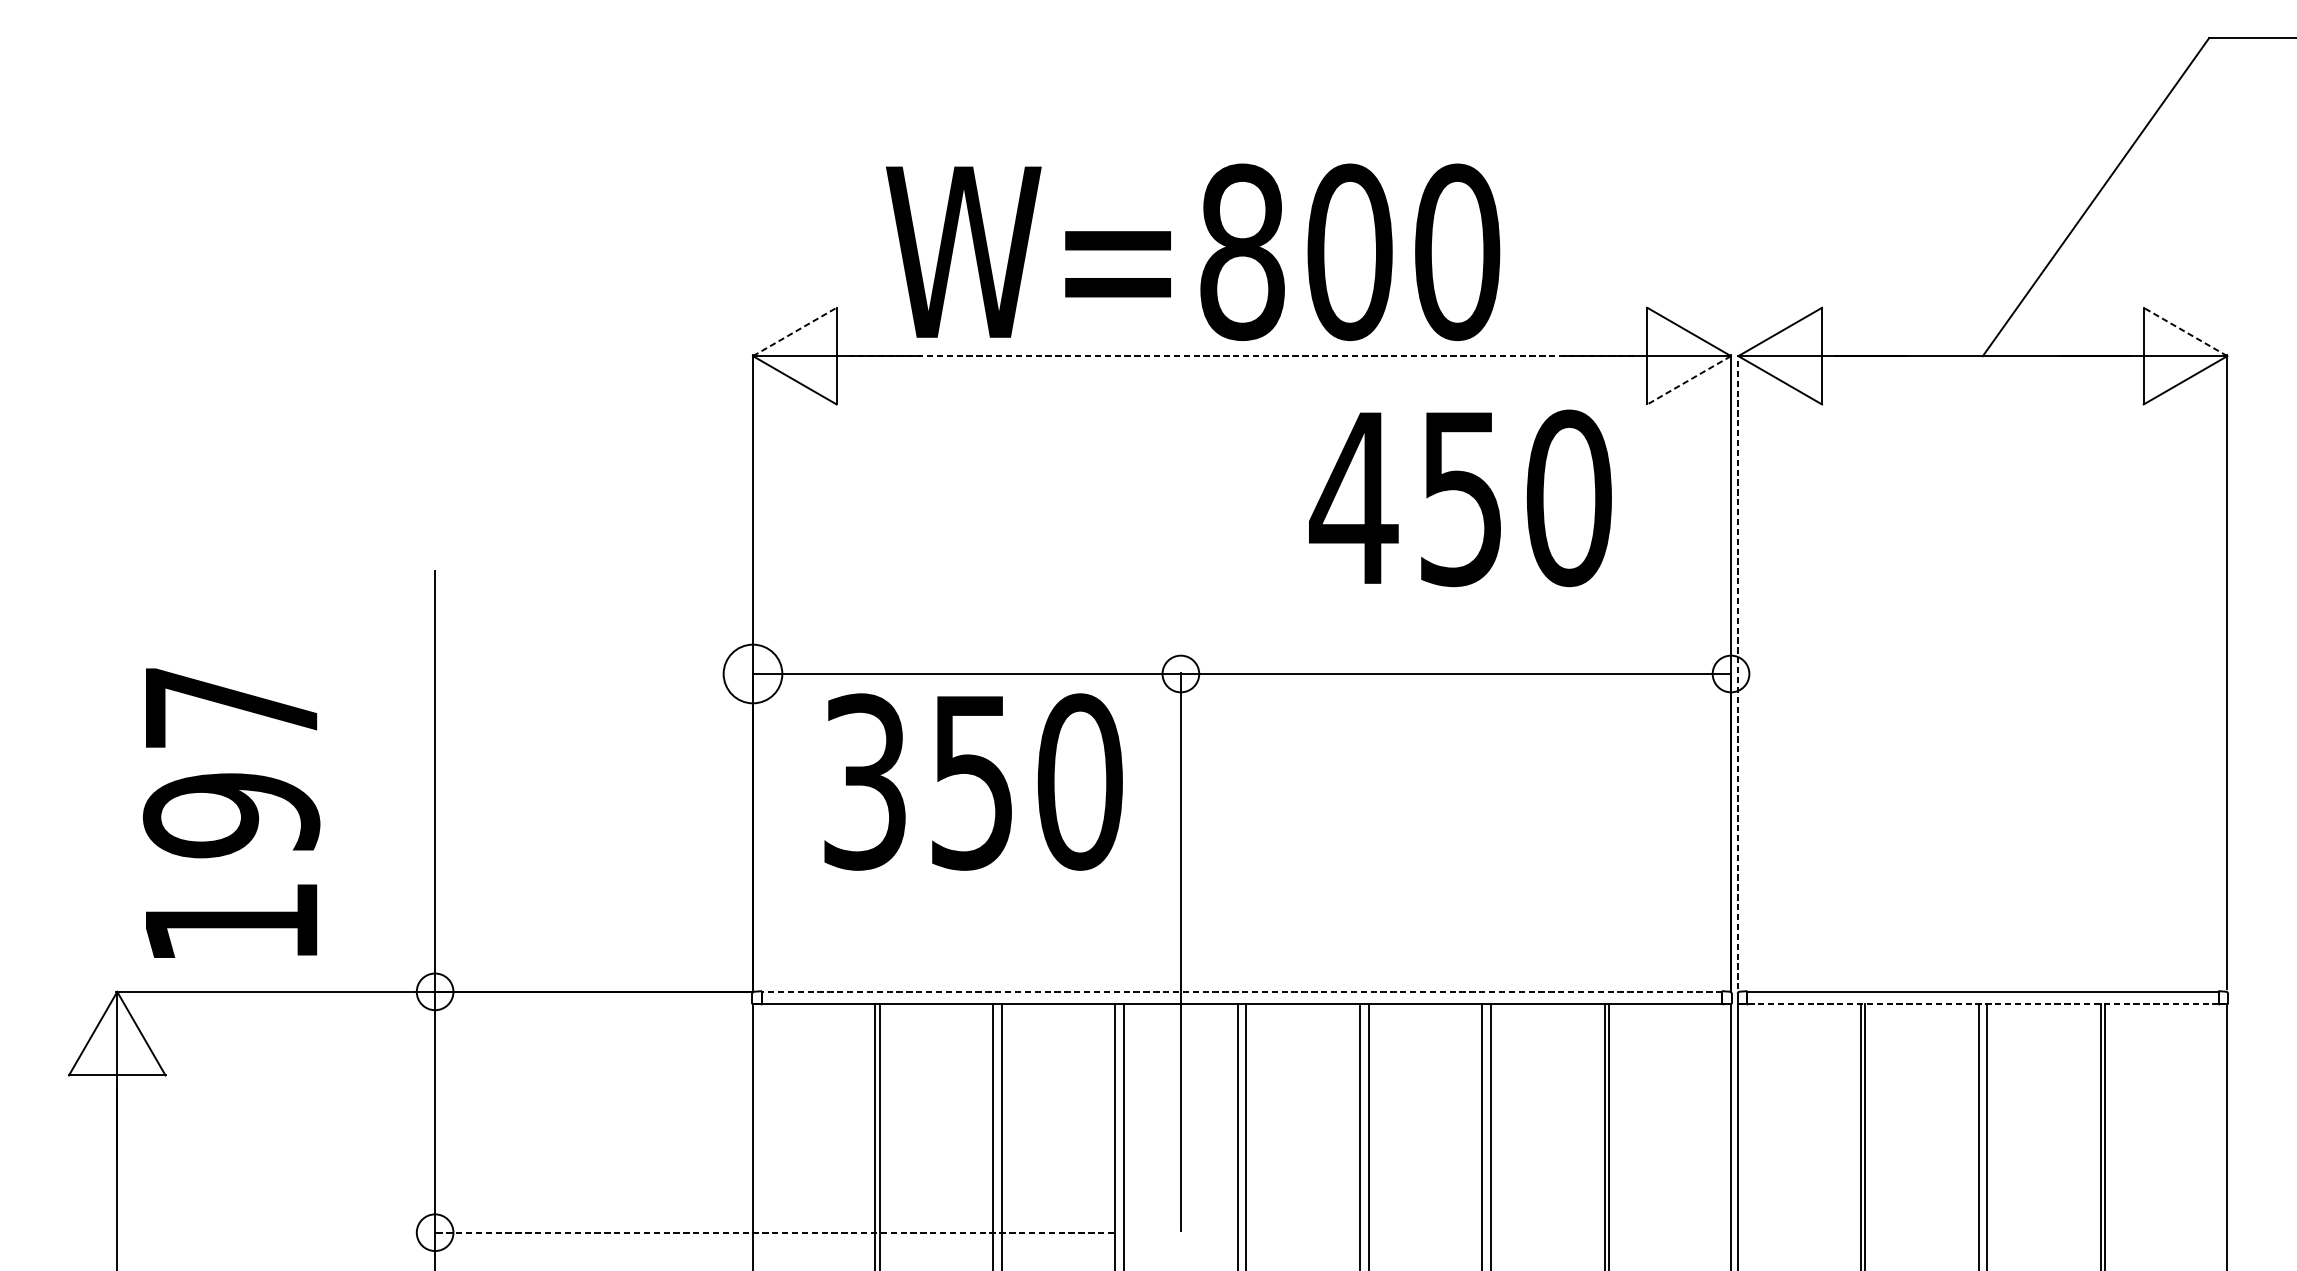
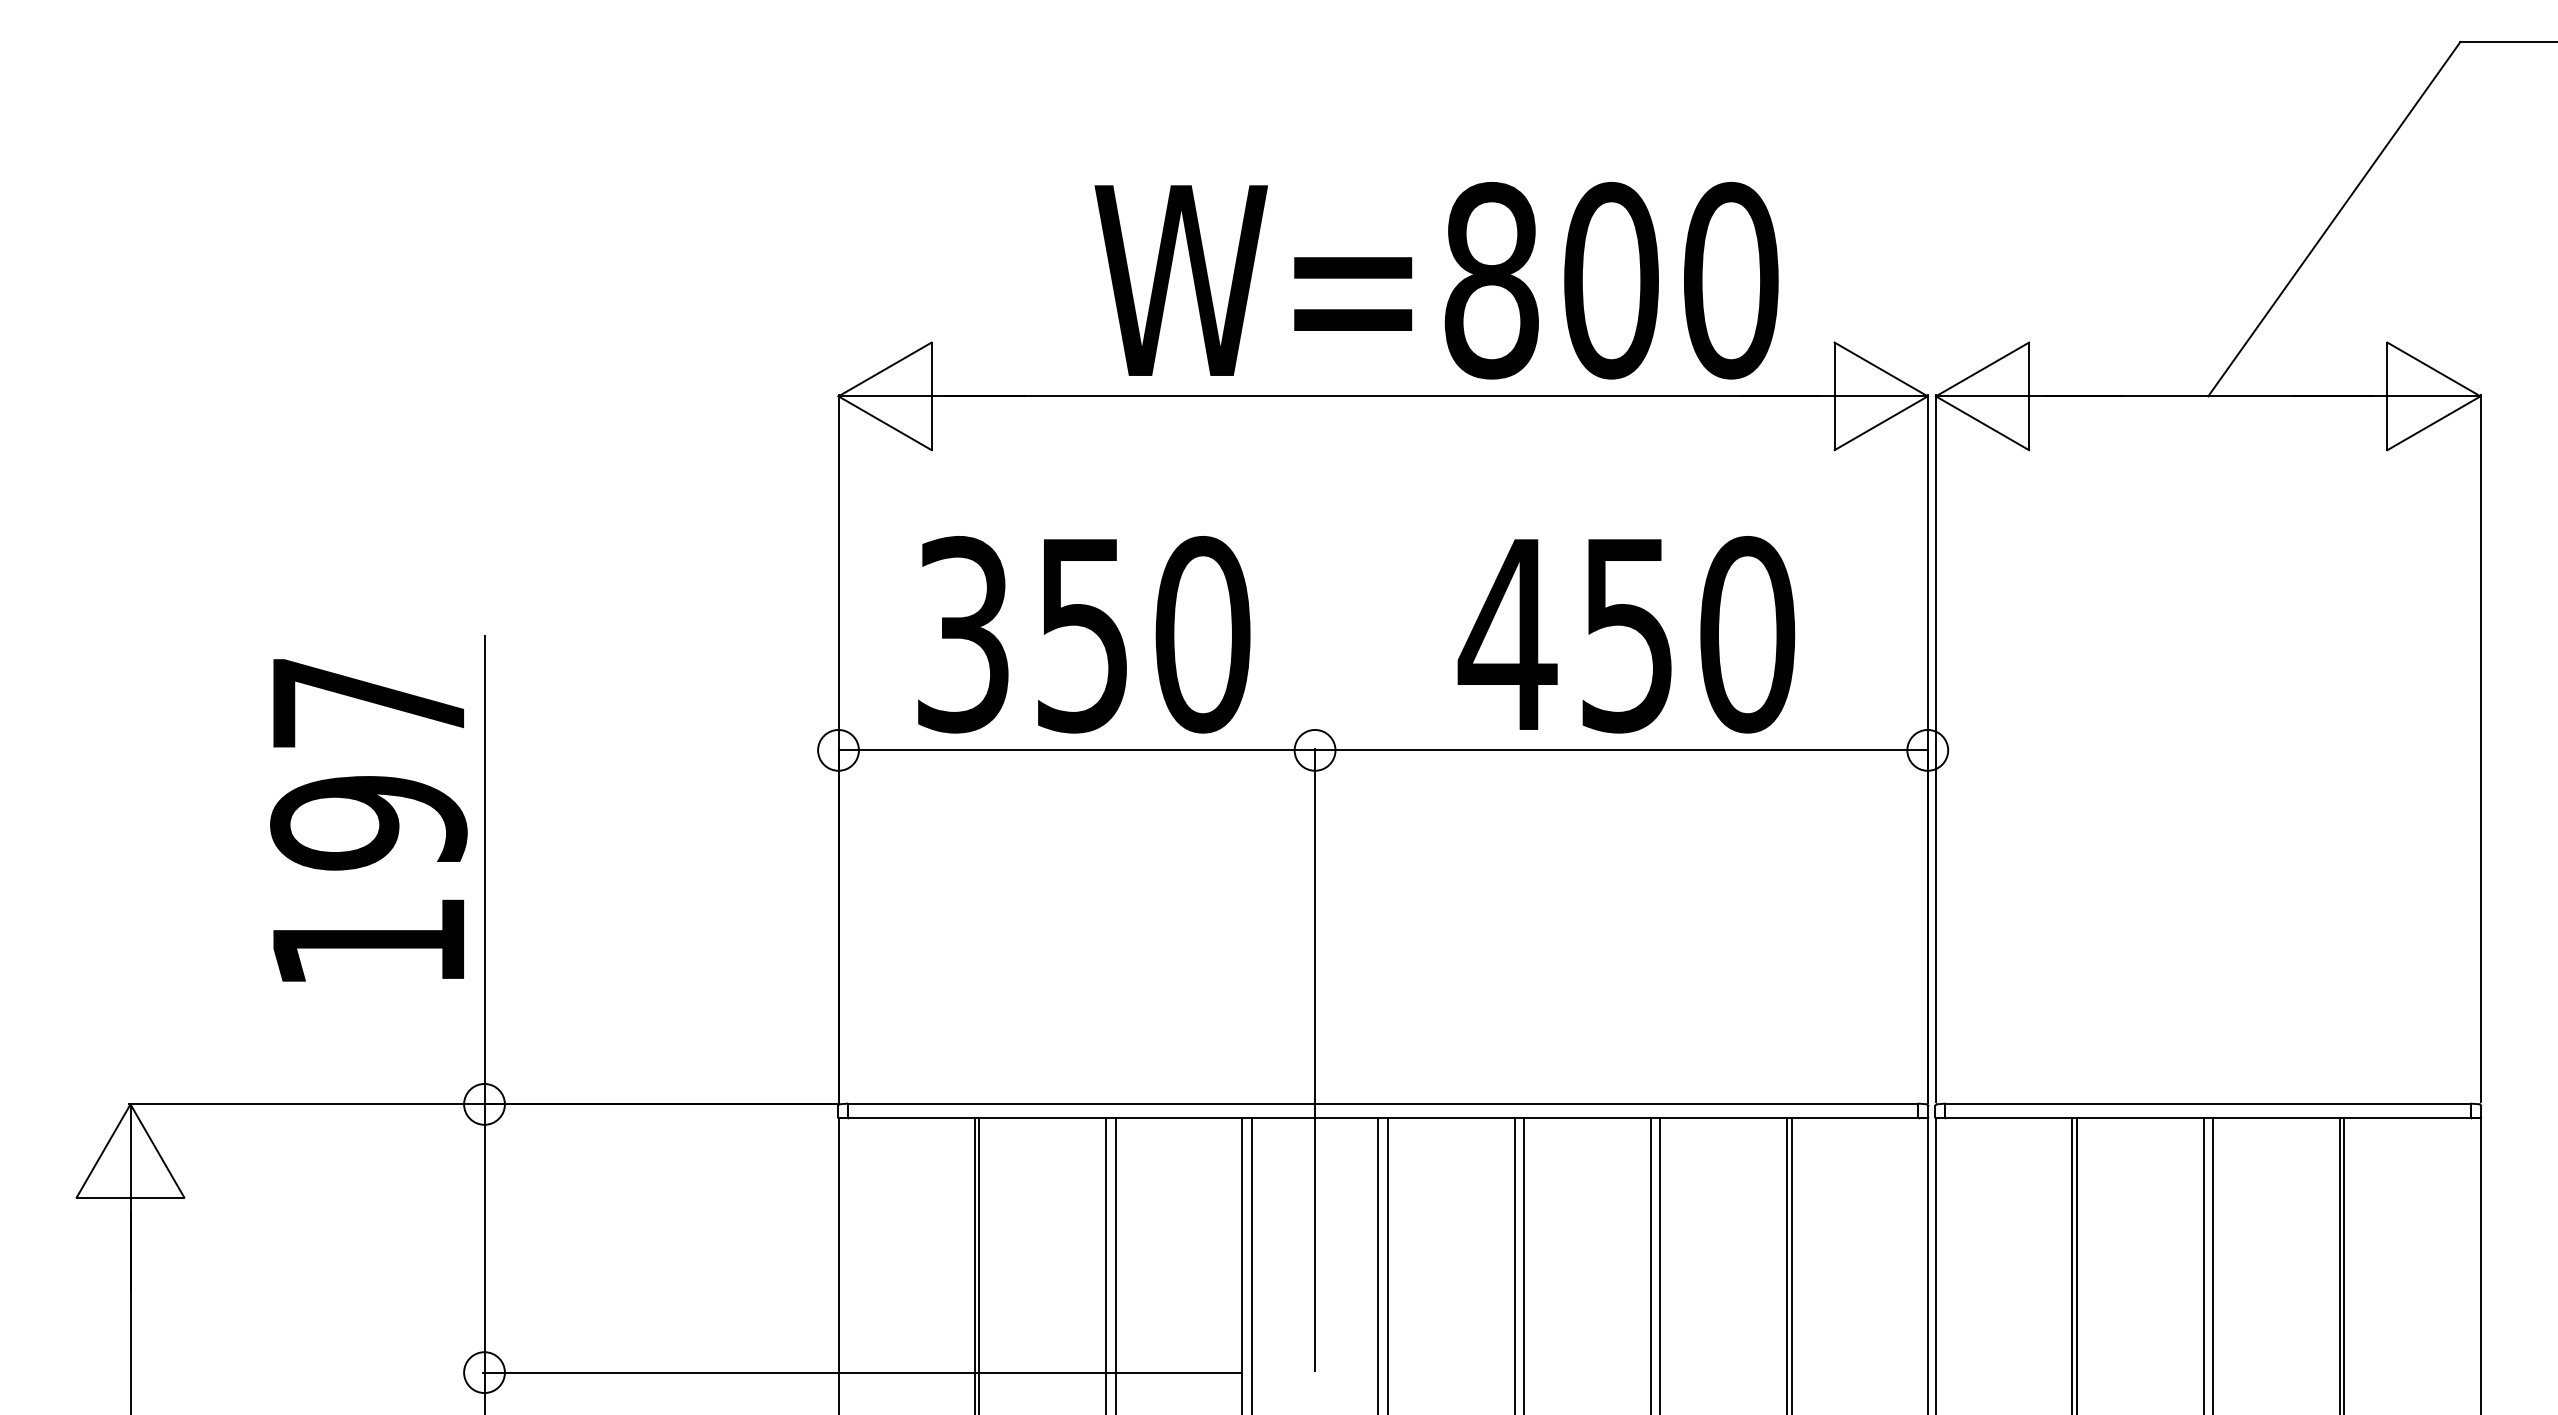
text: (1192, 252) -> (1436, 280), moved
line: (795, 332) -> (885, 369), dashed -> solid
line: (2186, 332) -> (2434, 369), dashed -> solid
line: (1241, 356) -> (1382, 396), dashed -> solid
line: (1689, 380) -> (1881, 423), dashed -> solid
text: (1460, 498) -> (1626, 634), moved
line: (1737, 671) -> (1935, 747), dashed -> solid
circle: (752, 673) -> (838, 749), size x0.62
text: (973, 781) -> (1084, 634), moved
text: (231, 813) -> (368, 820), moved
line: (1241, 991) -> (1382, 1104), dashed -> solid
line: (1983, 1004) -> (2208, 1118), dashed -> solid
line: (774, 1232) -> (862, 1372), dashed -> solid

